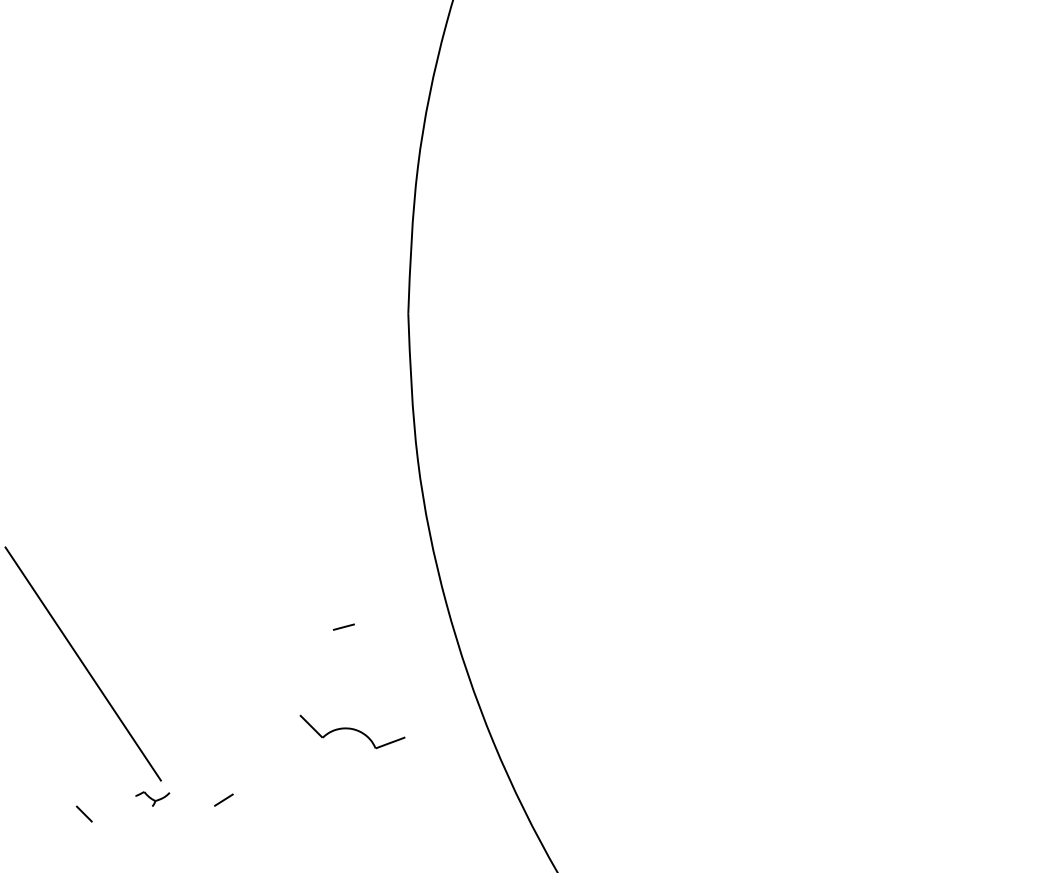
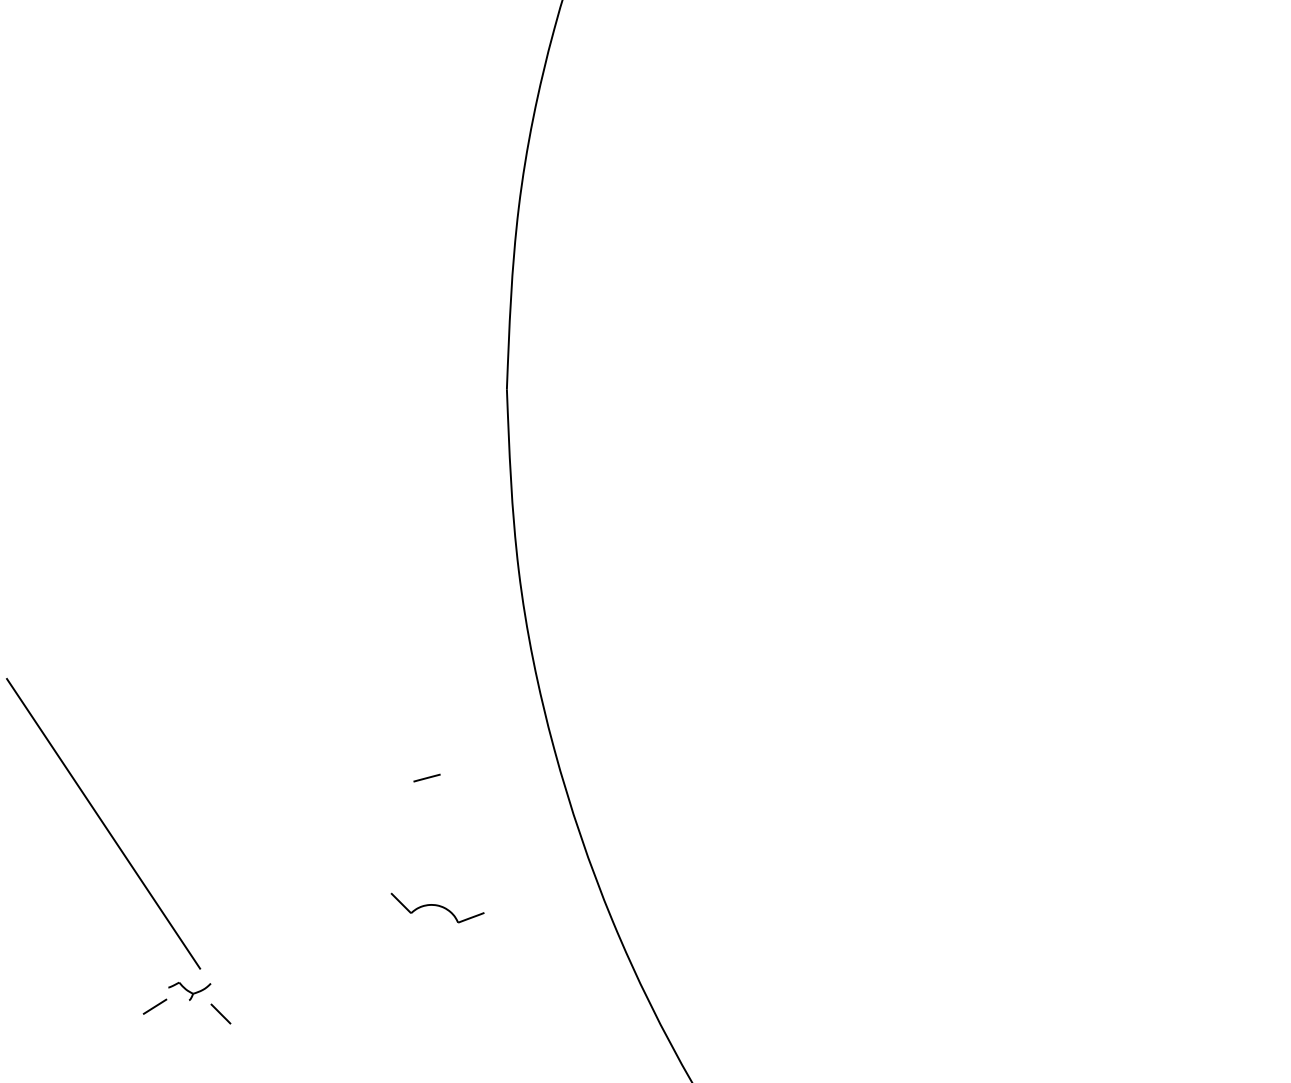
part: (352, 731) -> (437, 907), size x0.71
line: (223, 799) -> (154, 1006), moved
line: (84, 813) -> (220, 1013), moved

